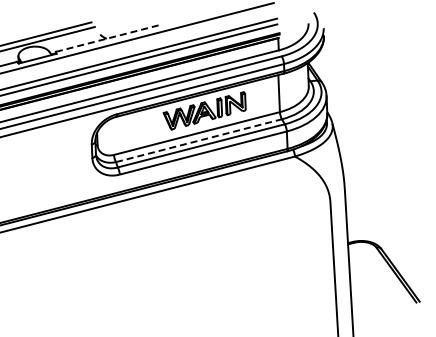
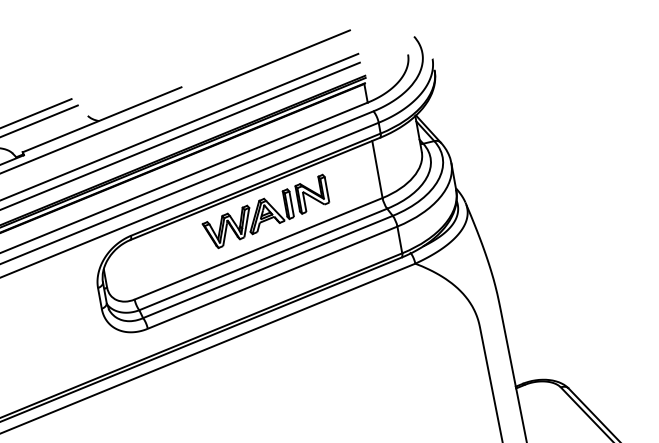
line: (109, 38) -> (102, 120), dashed -> solid
line: (198, 140) -> (262, 259), dashed -> solid

